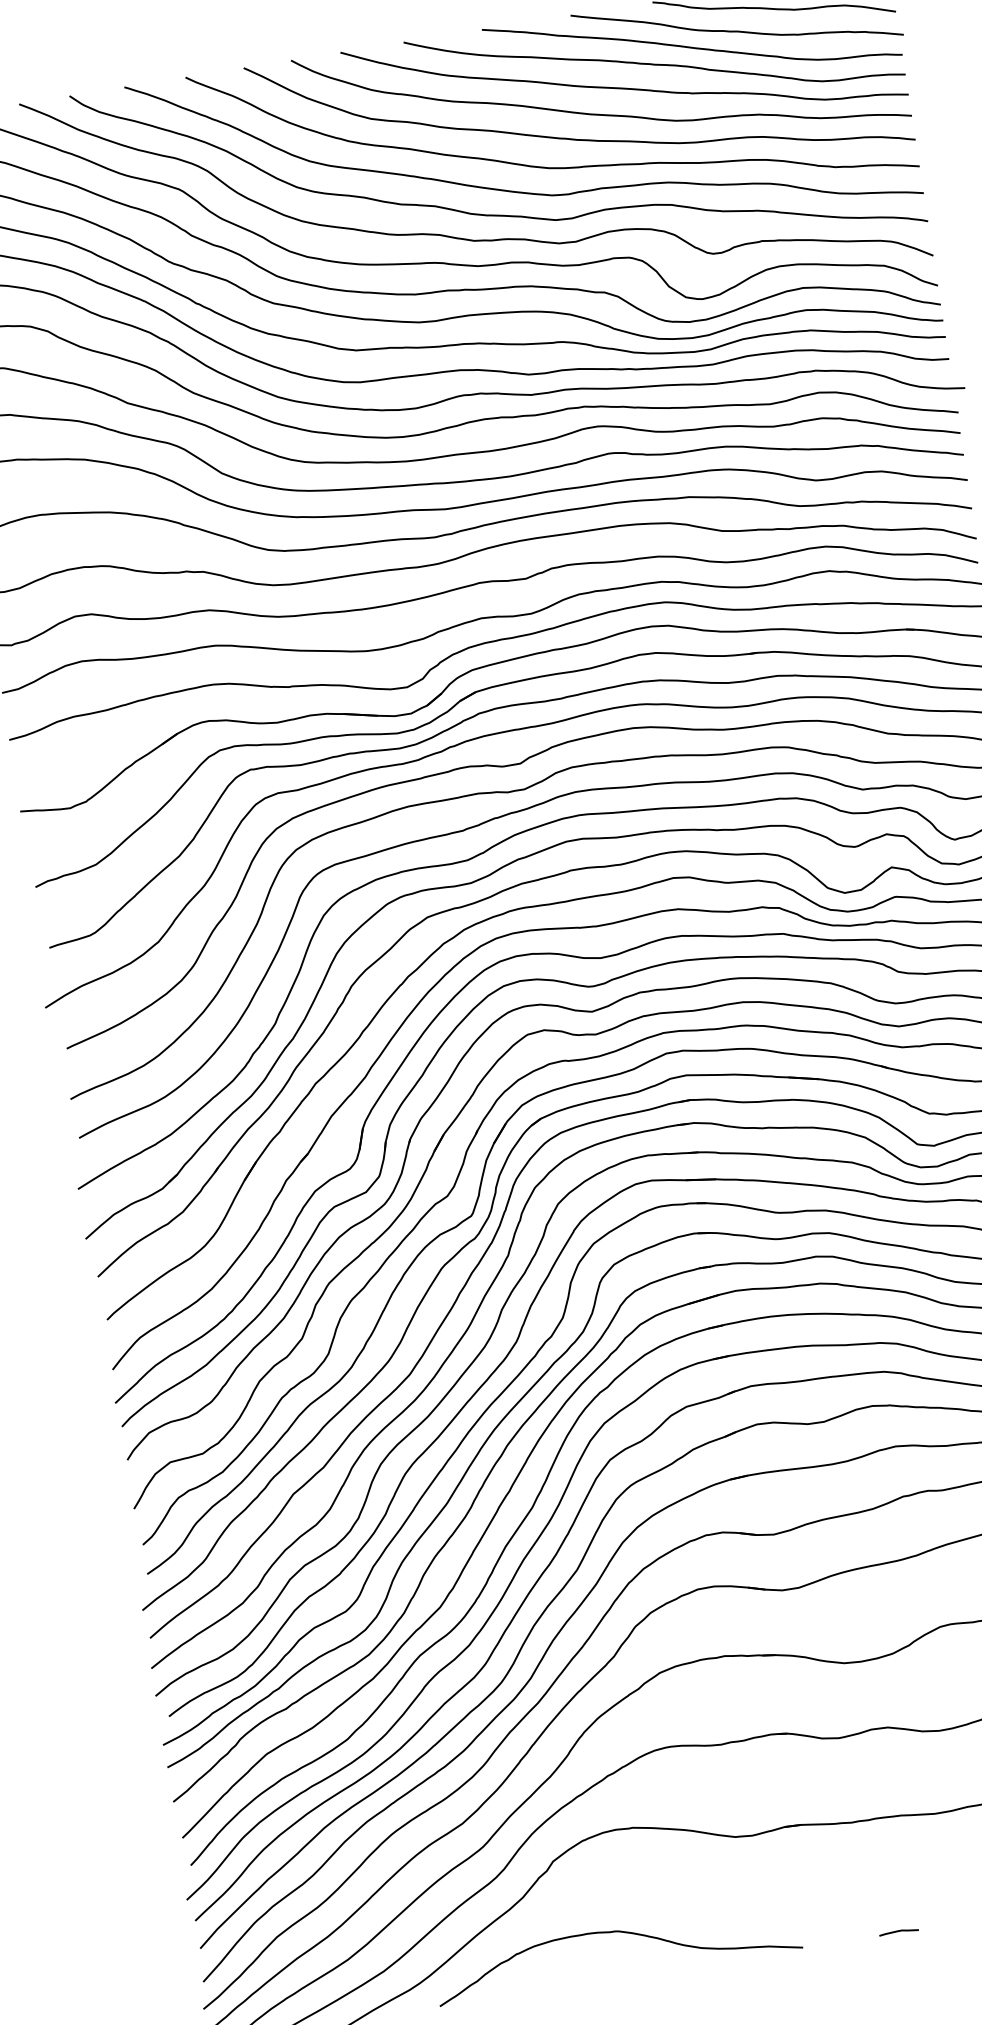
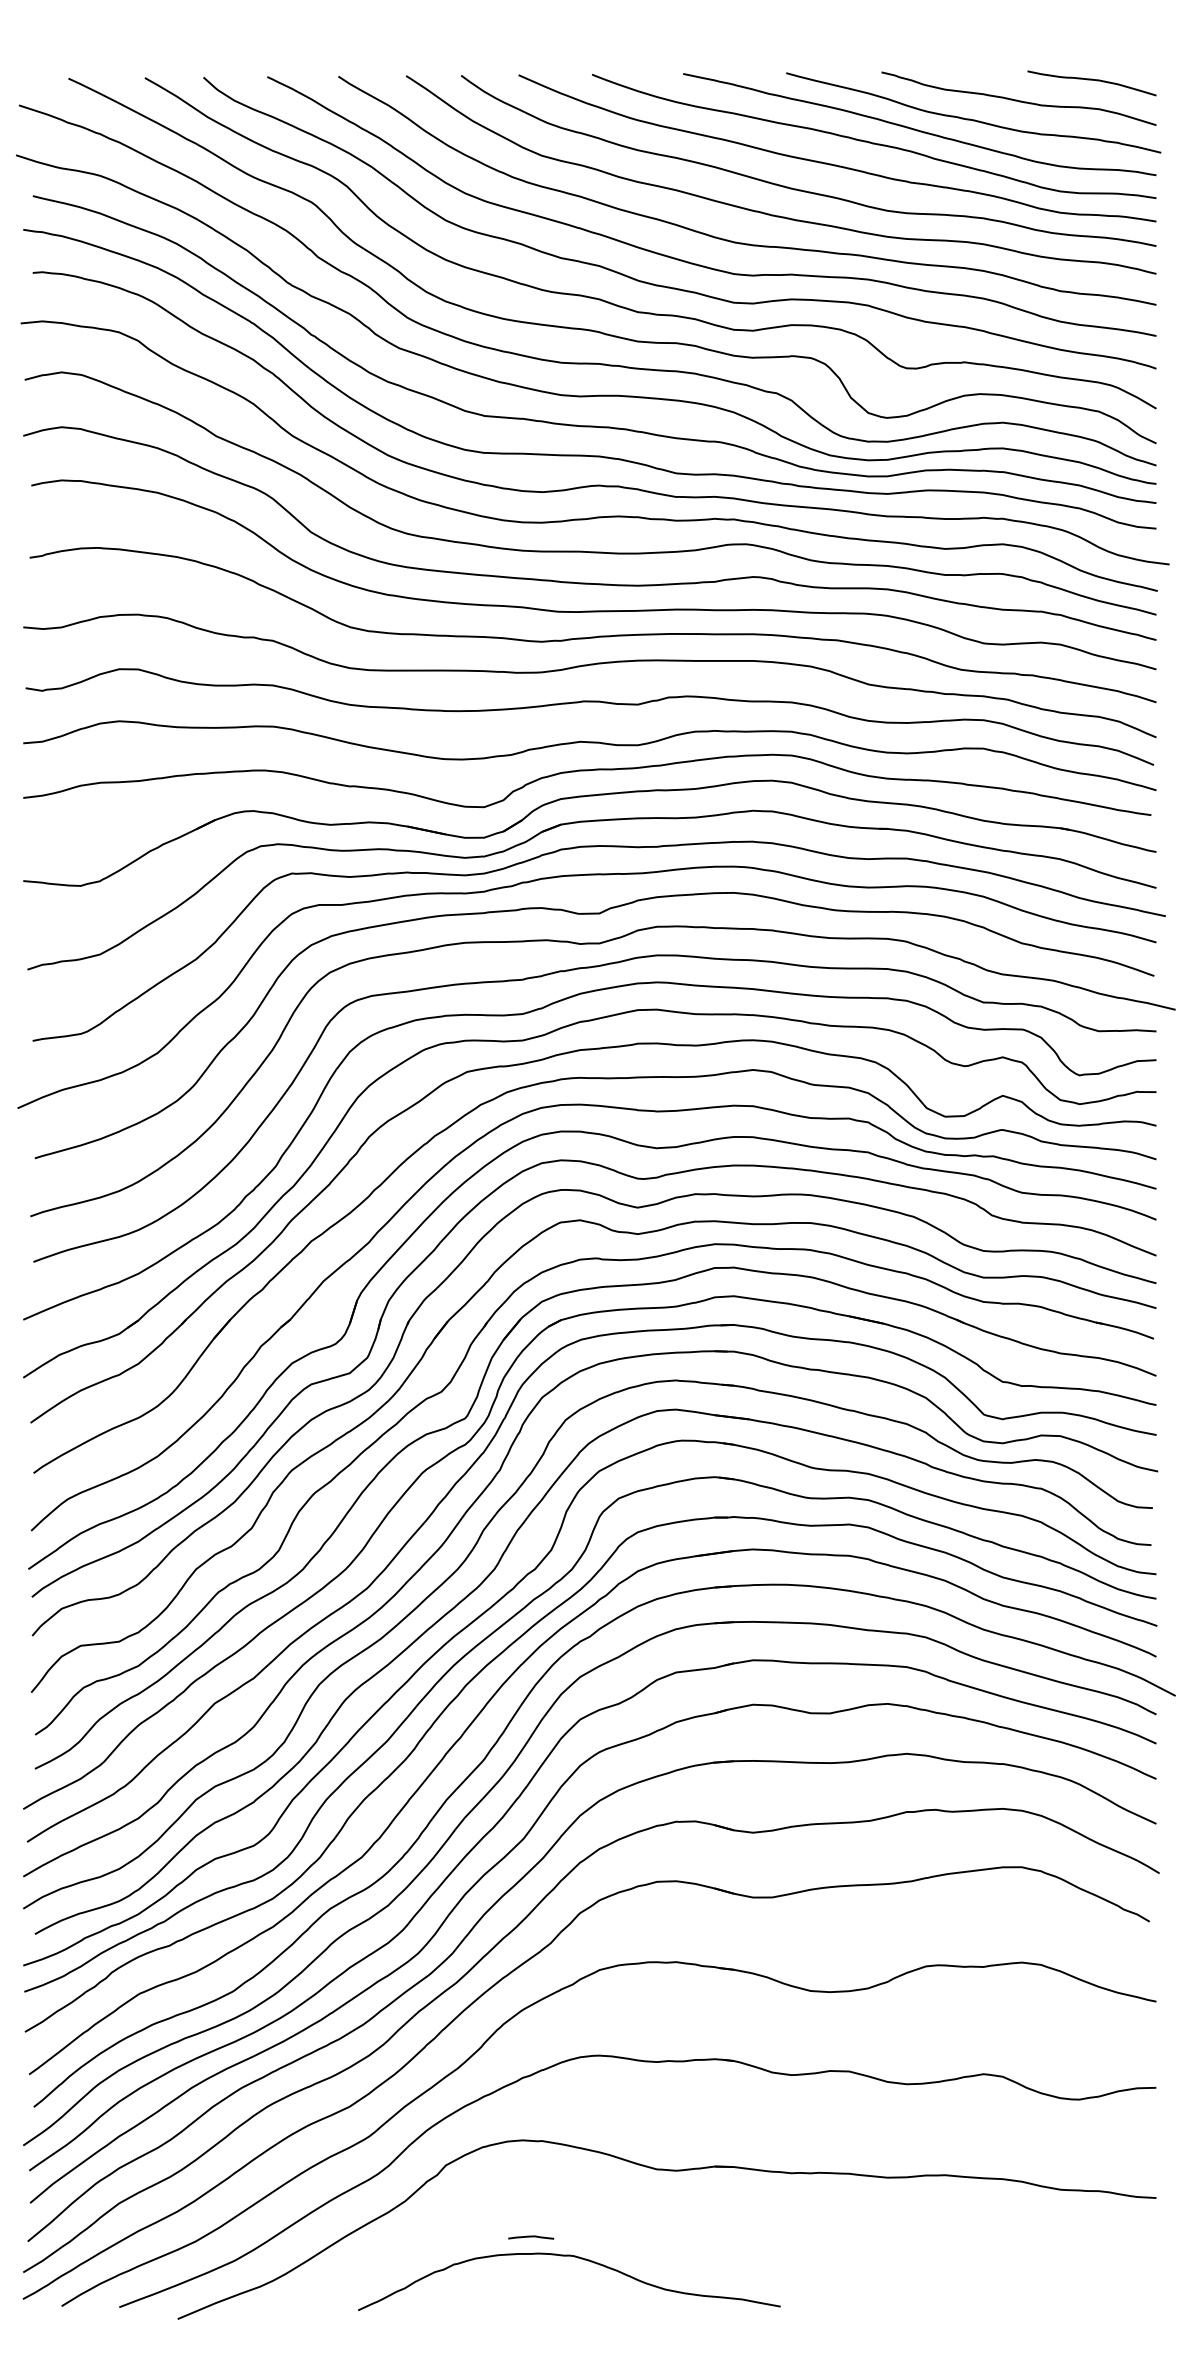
curve: (899, 1931) -> (531, 2237), moved
curve: (621, 1932) -> (577, 2258), moved

